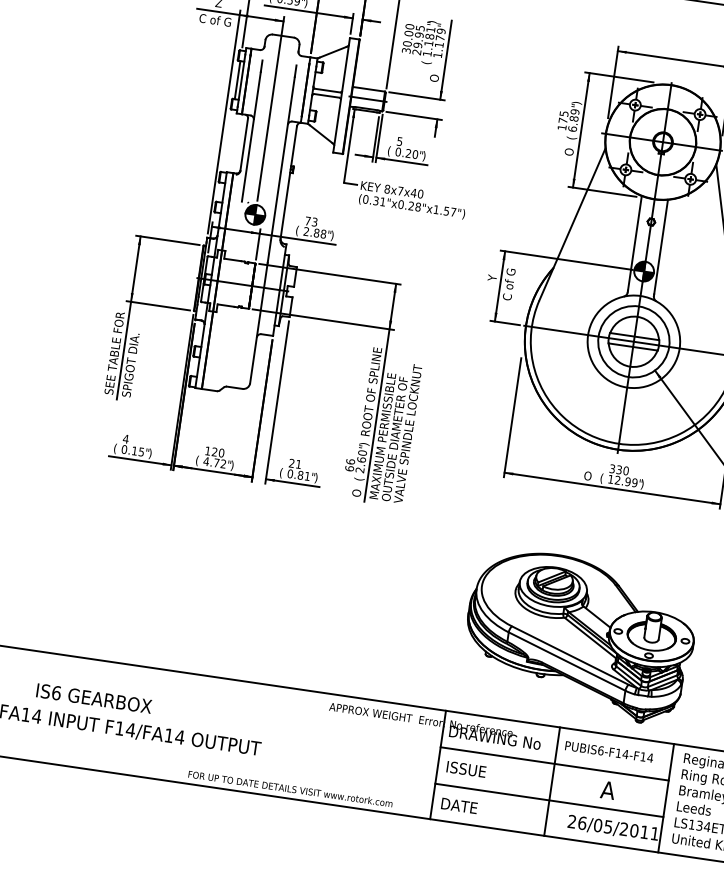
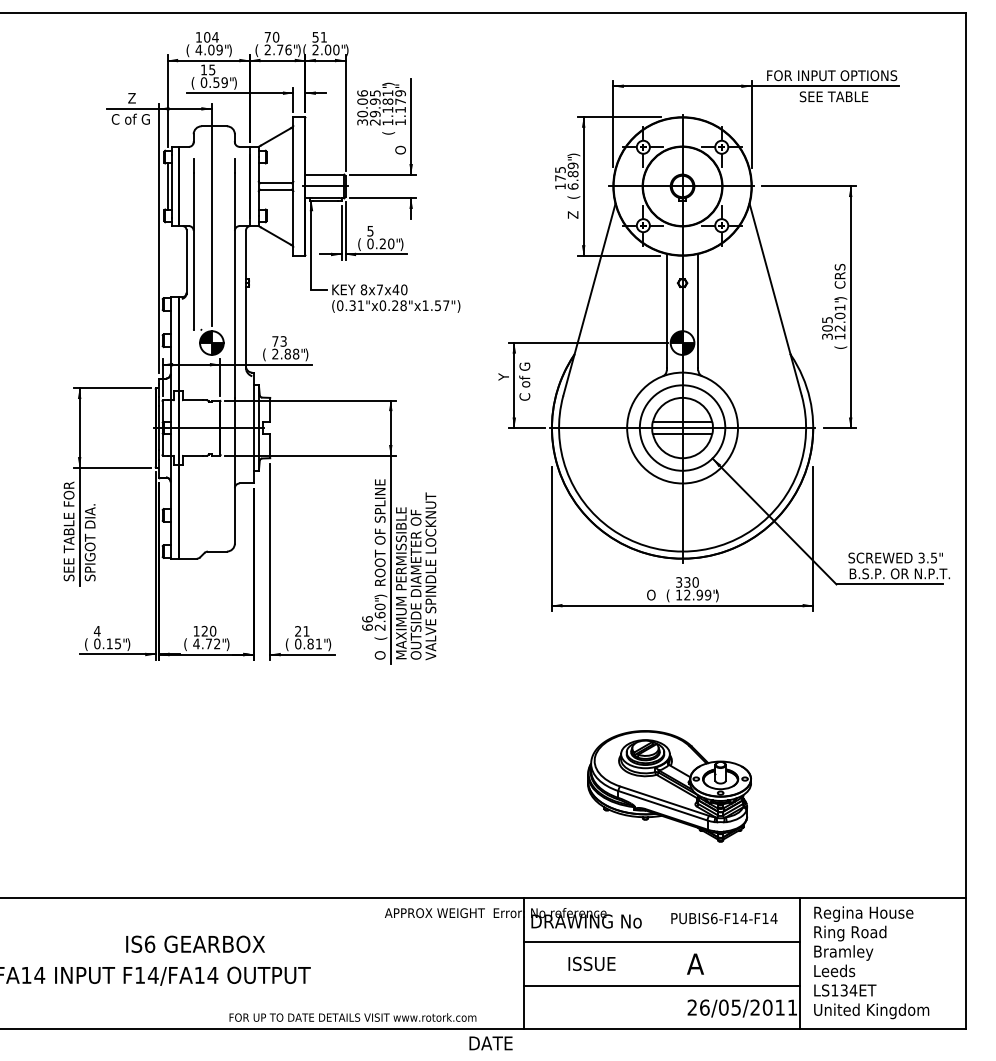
text: (409, 26) -> (362, 93), 30.00 -> 30.06
text: (568, 152) -> (572, 214), O -> Z
part: (579, 636) -> (669, 786), size x0.6
text: (94, 697) -> (195, 943), moved
text: (466, 769) -> (591, 963), moved
line: (551, 781) -> (661, 963), removed
text: (608, 789) -> (695, 963), moved
text: (458, 805) -> (490, 1043), moved

